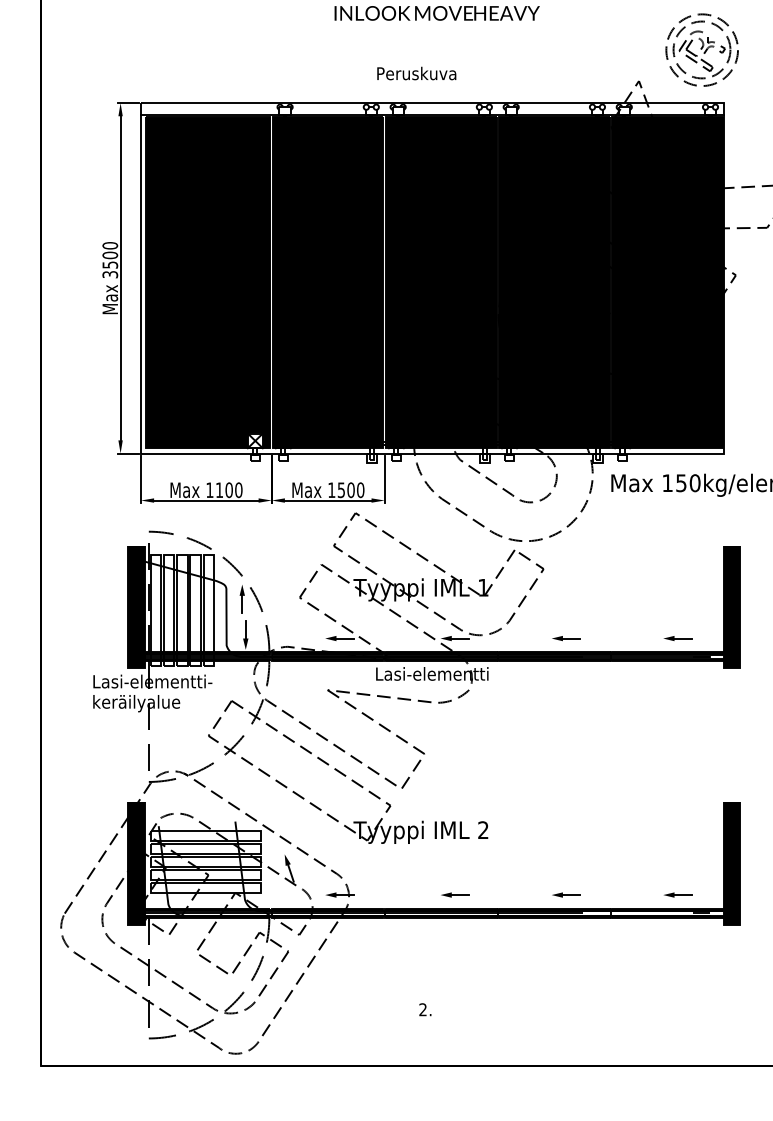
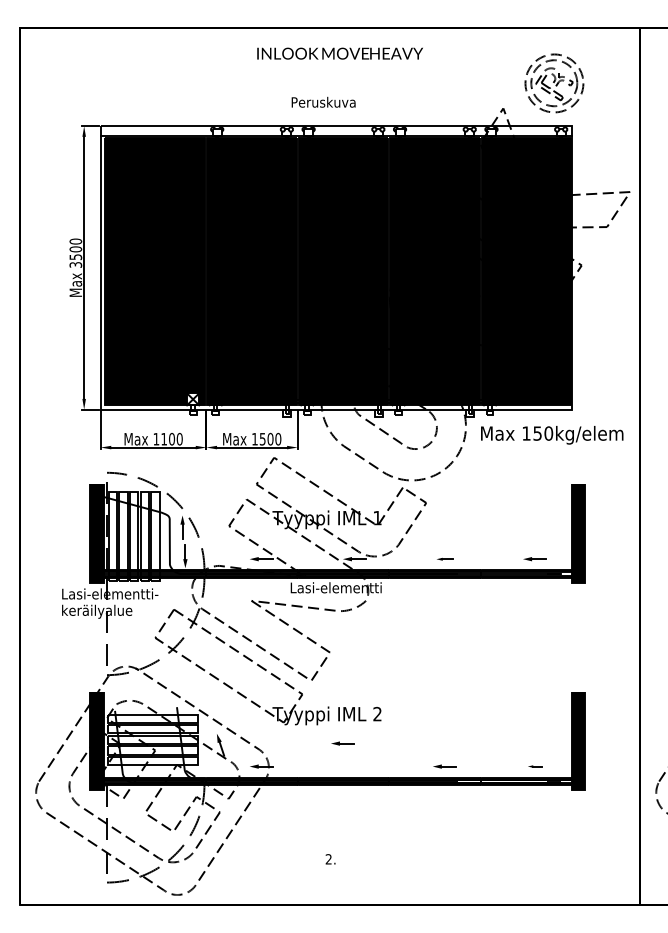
part: (566, 638) -> (444, 559), size x0.7
part: (454, 894) -> (342, 743), moved
part: (677, 894) -> (534, 766), size x0.6

